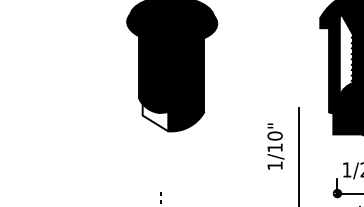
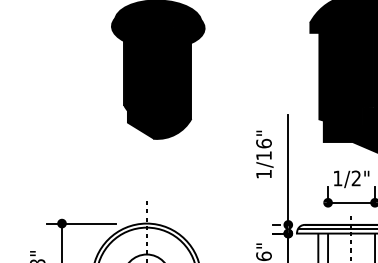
fill: (346, 54) -> (337, 59), added
fill: (154, 117) -> (140, 124), added
text: (274, 135) -> (263, 143), 1/10" -> 1/16"

